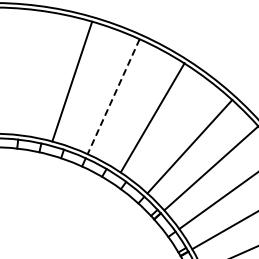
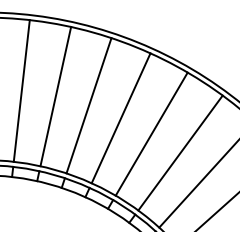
line: (25, 72) -> (21, 91), added
line: (55, 77) -> (55, 96), added
line: (72, 81) -> (89, 105), moved
line: (113, 97) -> (120, 119), dashed -> solid
line: (152, 117) -> (151, 133), moved
line: (165, 127) -> (179, 153), added

